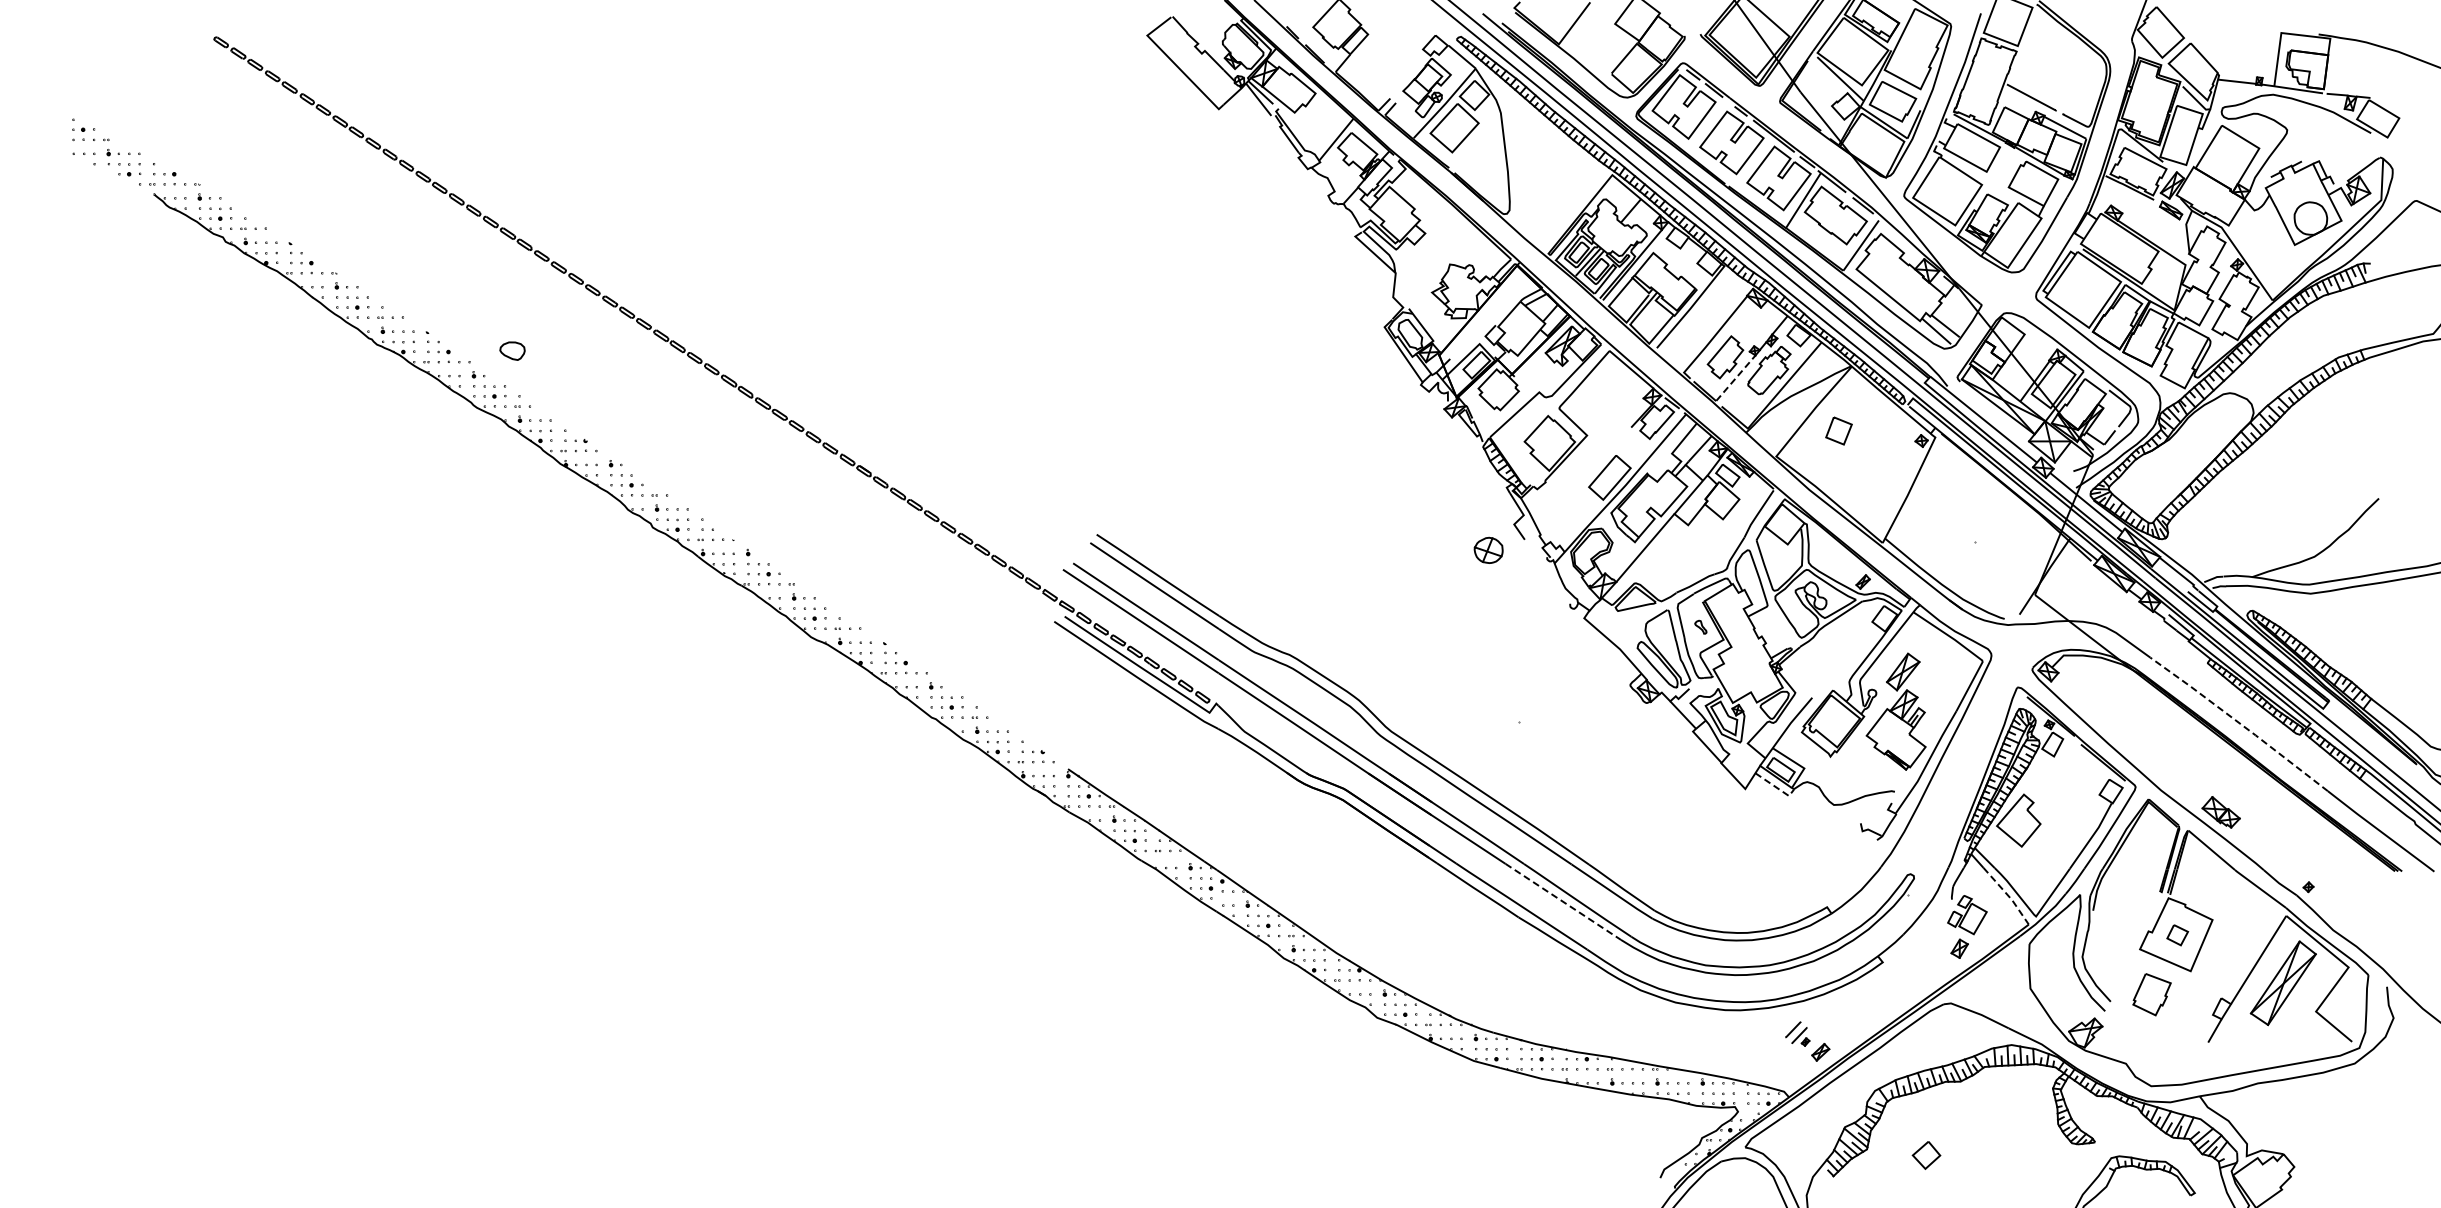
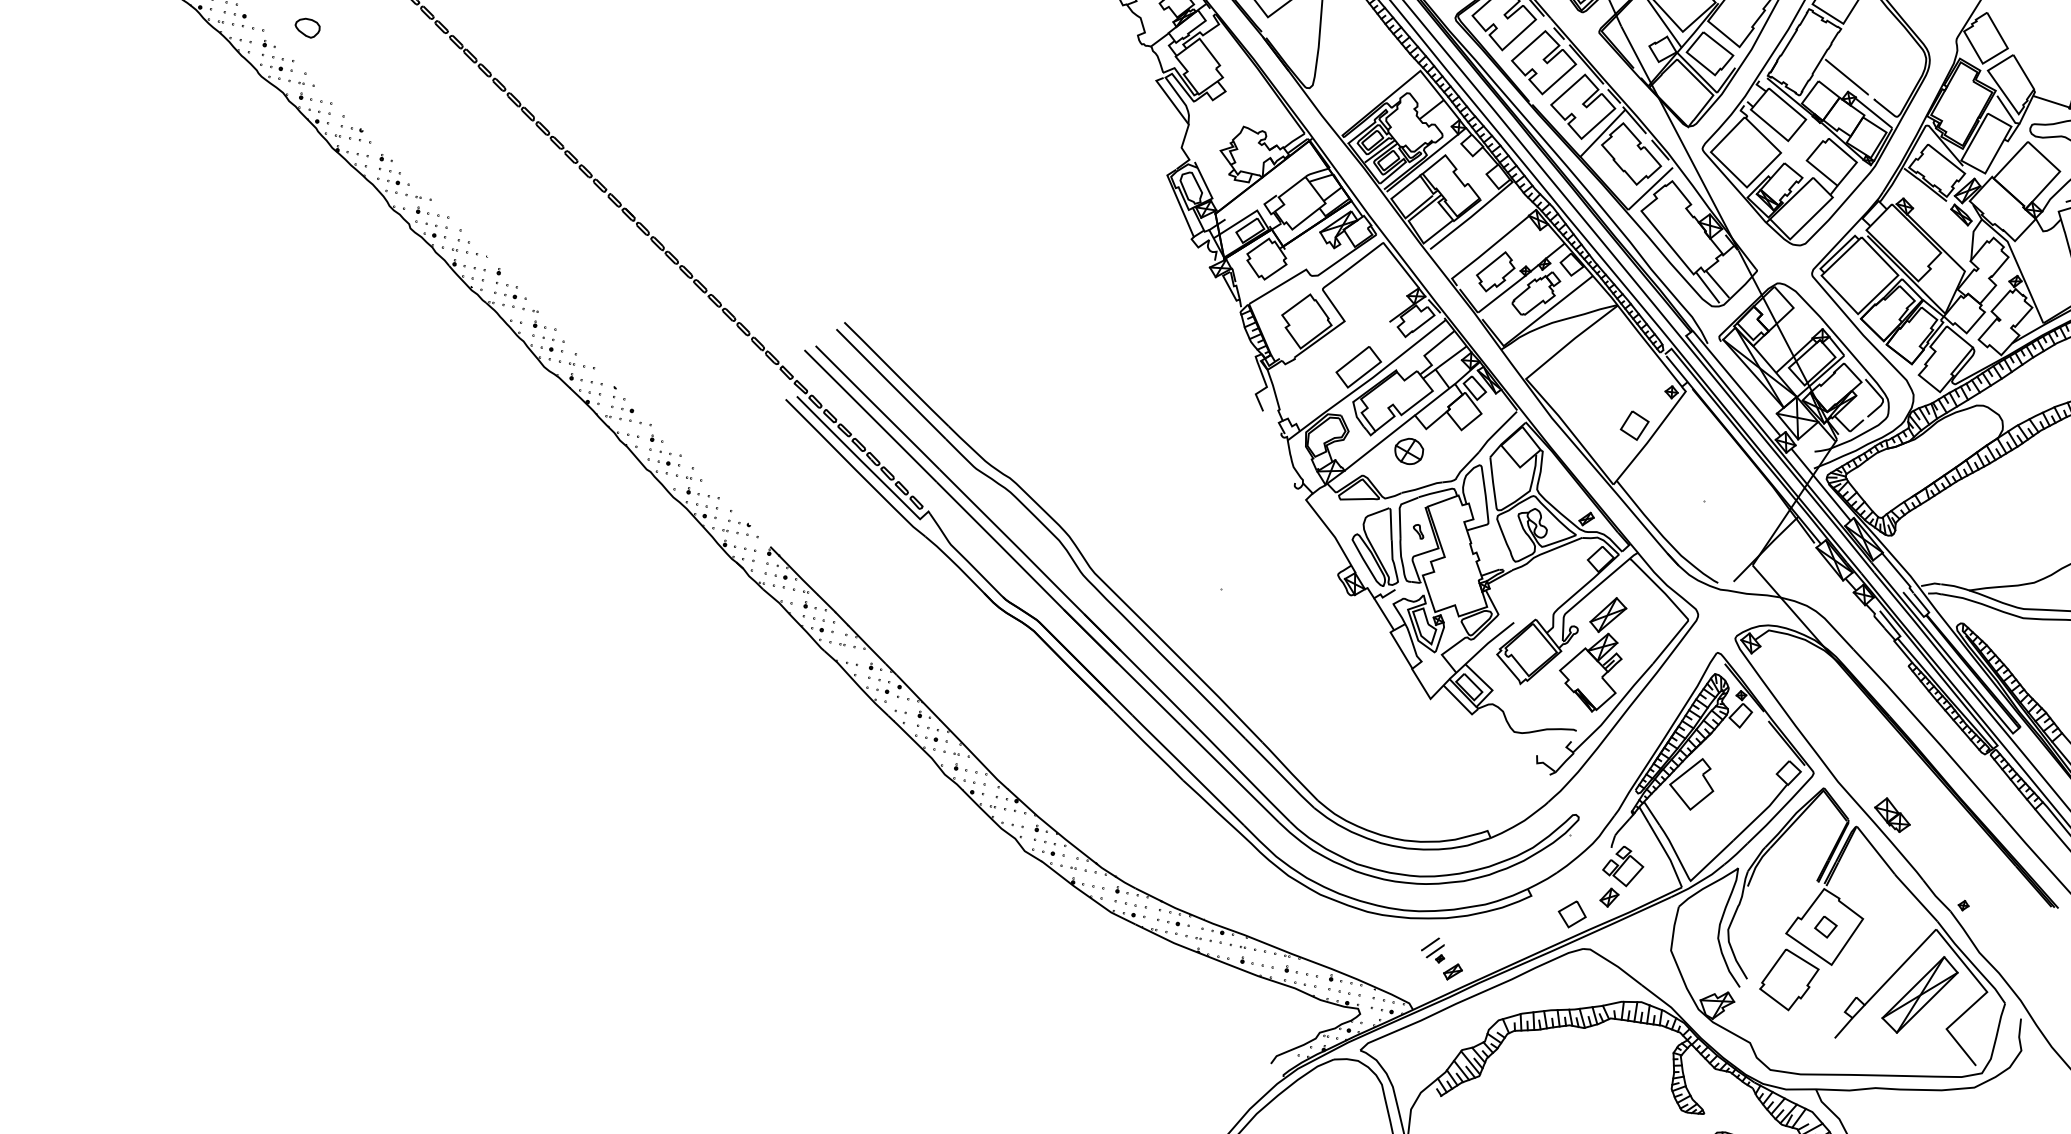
line: (1735, 378) -> (1501, 294), dashed -> solid
part: (1838, 430) -> (1634, 425), moved
part: (1488, 549) -> (1409, 450), moved
line: (2239, 723) -> (1928, 731), dashed -> solid
line: (1776, 787) -> (1461, 703), dashed -> solid
line: (2007, 895) -> (1666, 854), dashed -> solid
line: (1563, 902) -> (1230, 774), dashed -> solid
part: (2151, 994) -> (1788, 980), size x1.43
part: (1926, 1155) -> (1572, 914), moved

